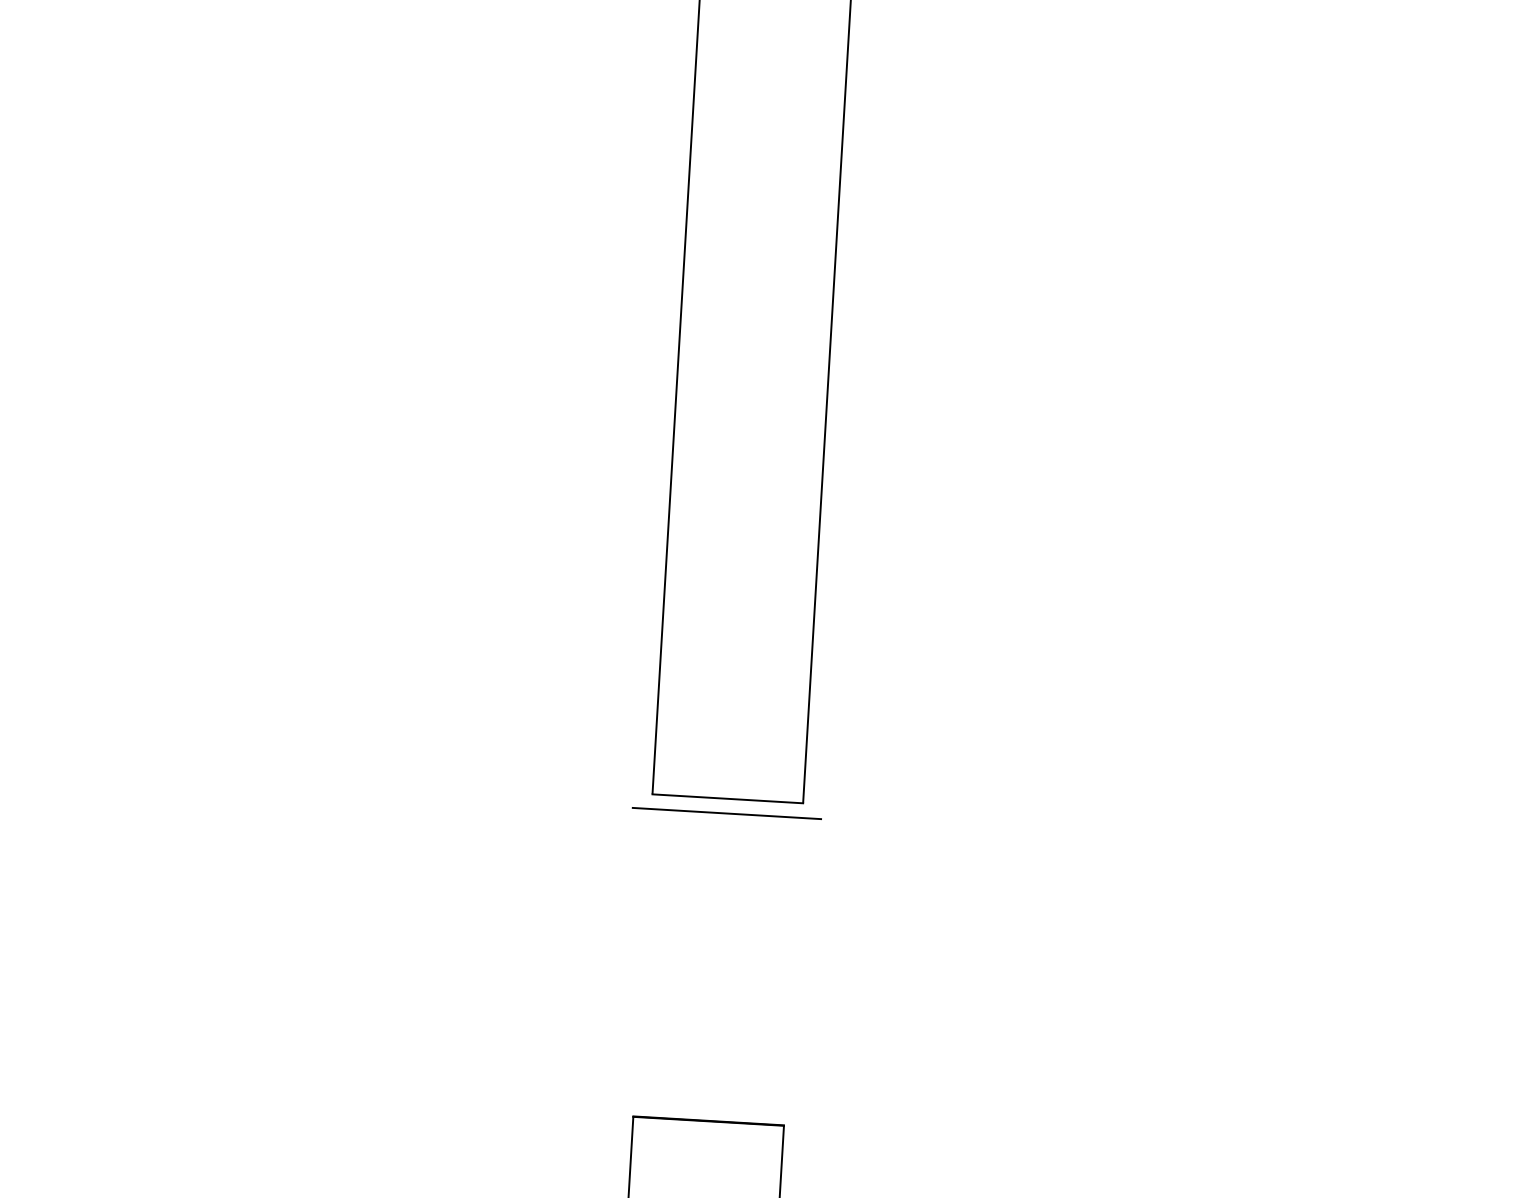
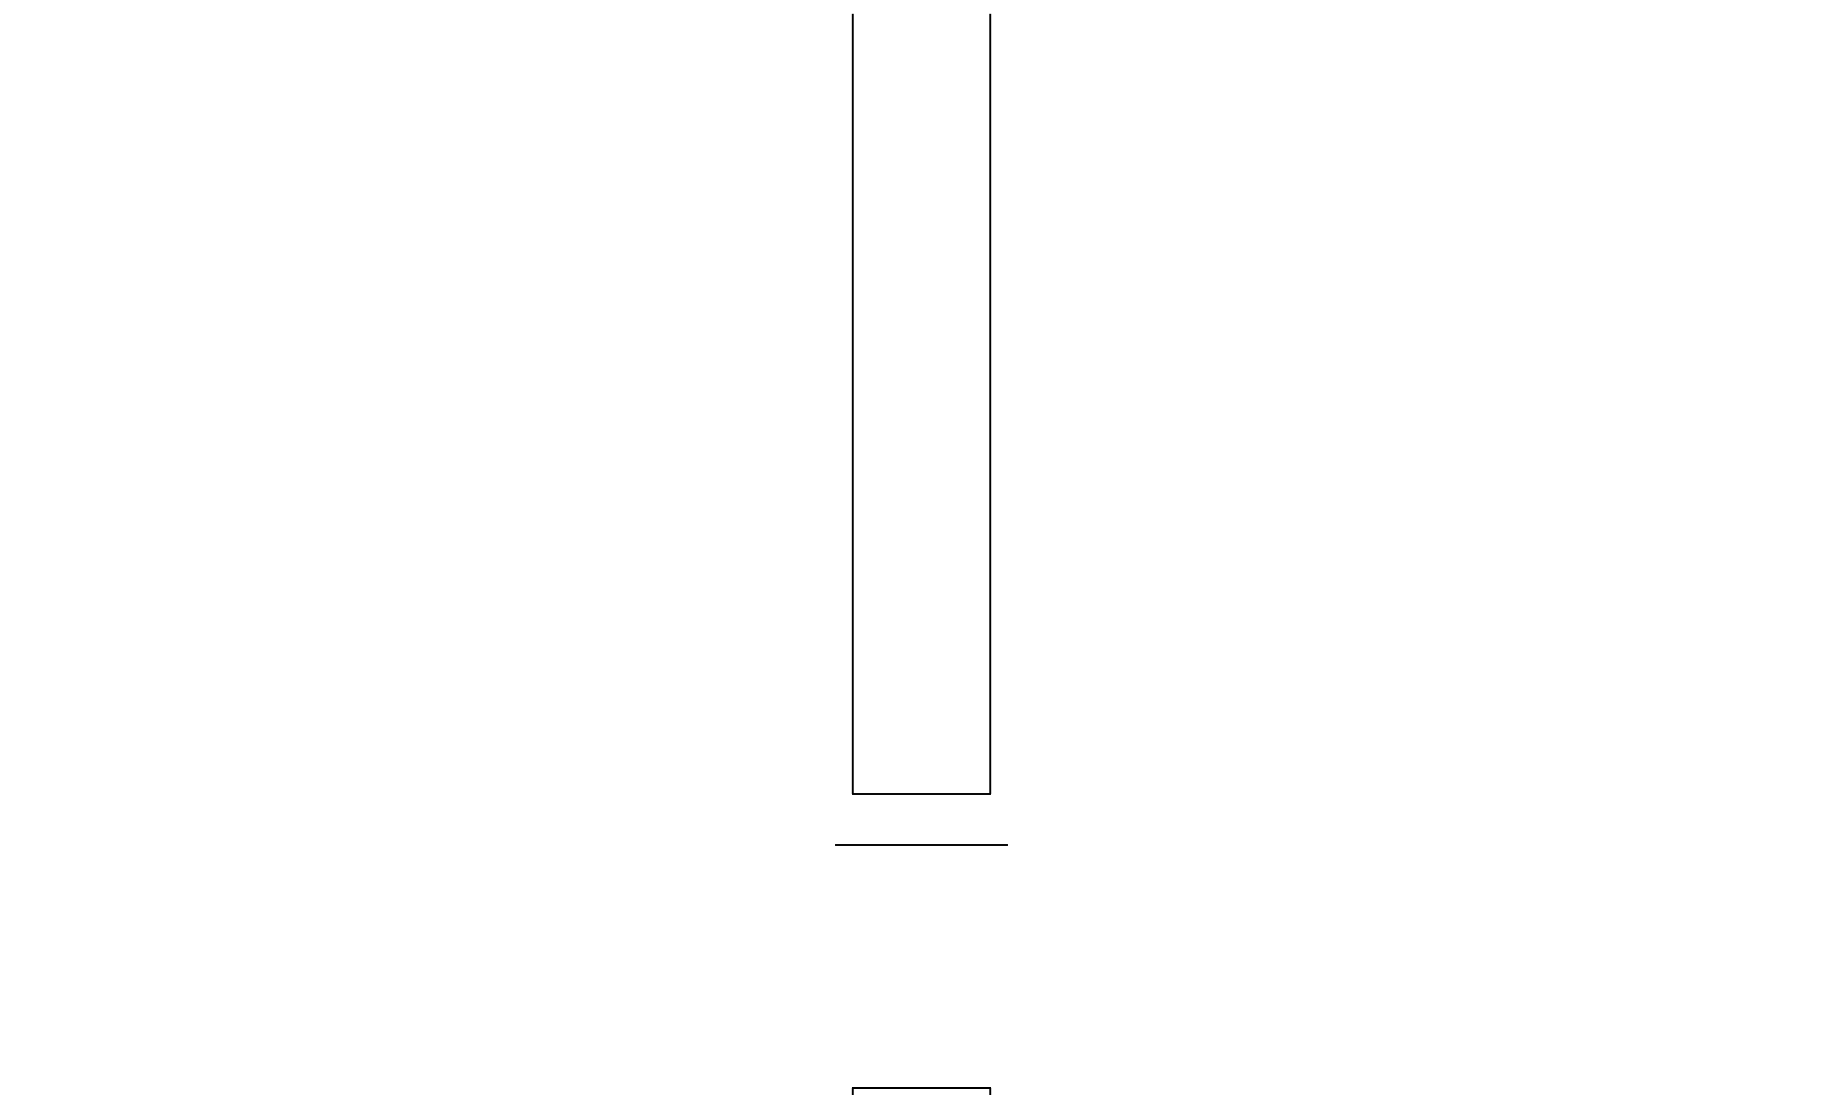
line: (727, 812) -> (921, 844), moved

